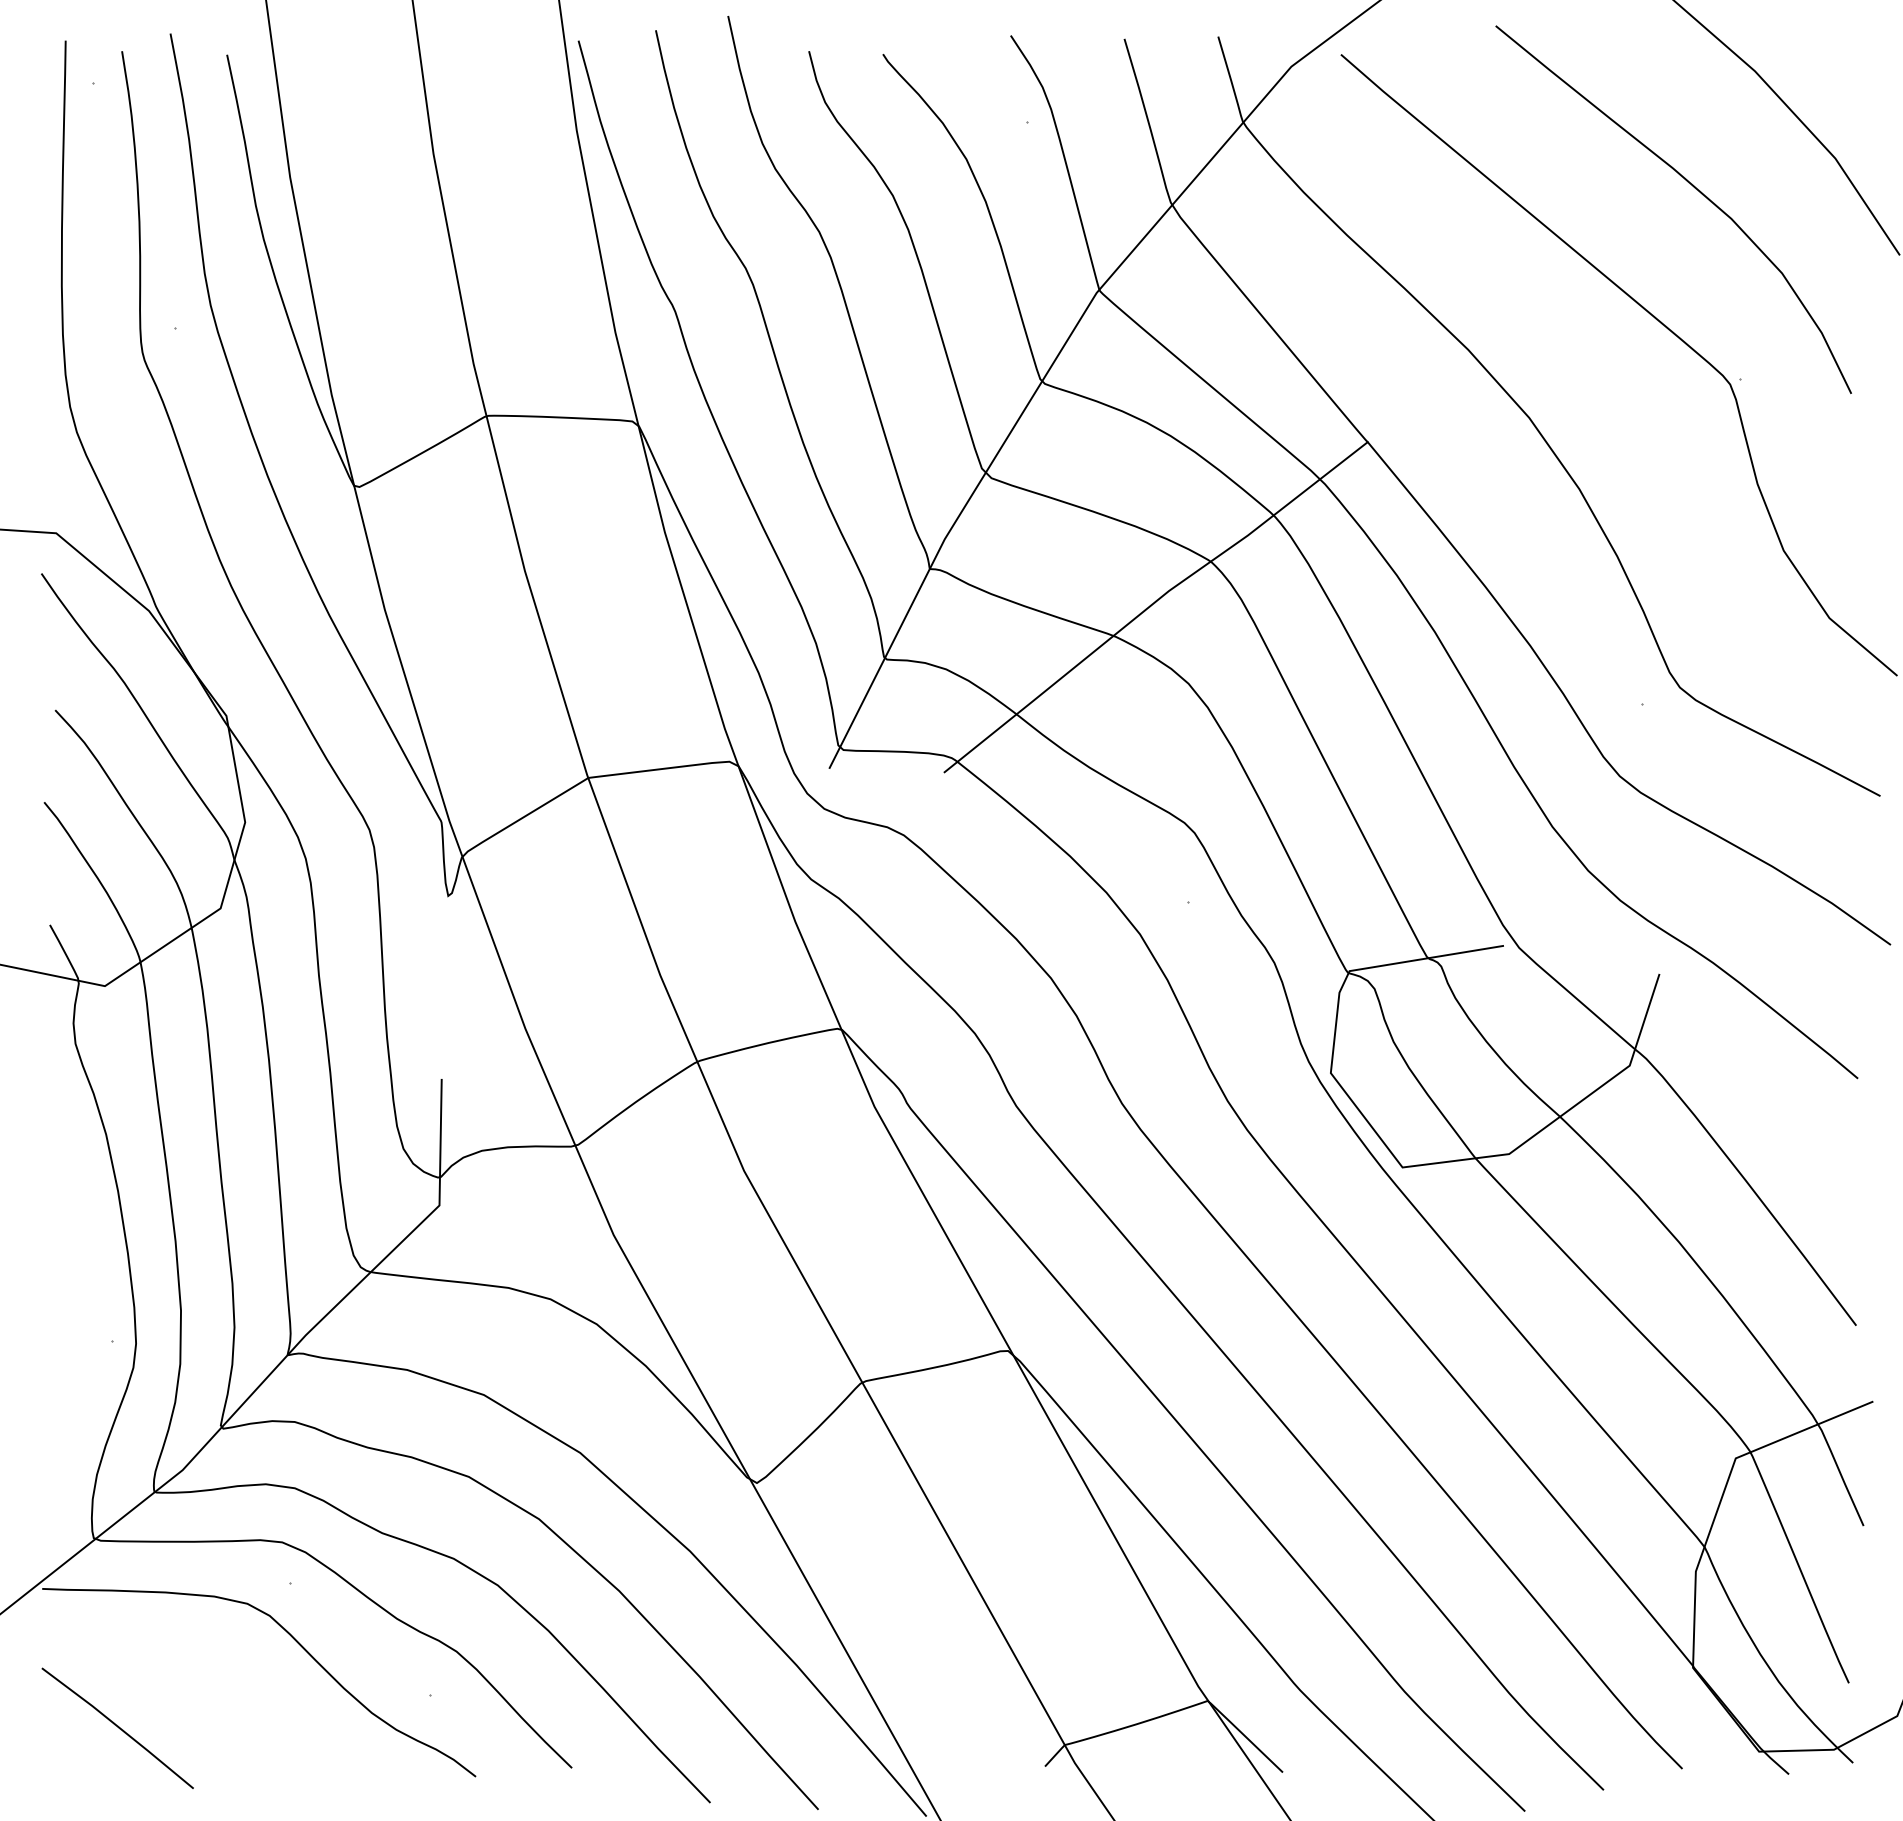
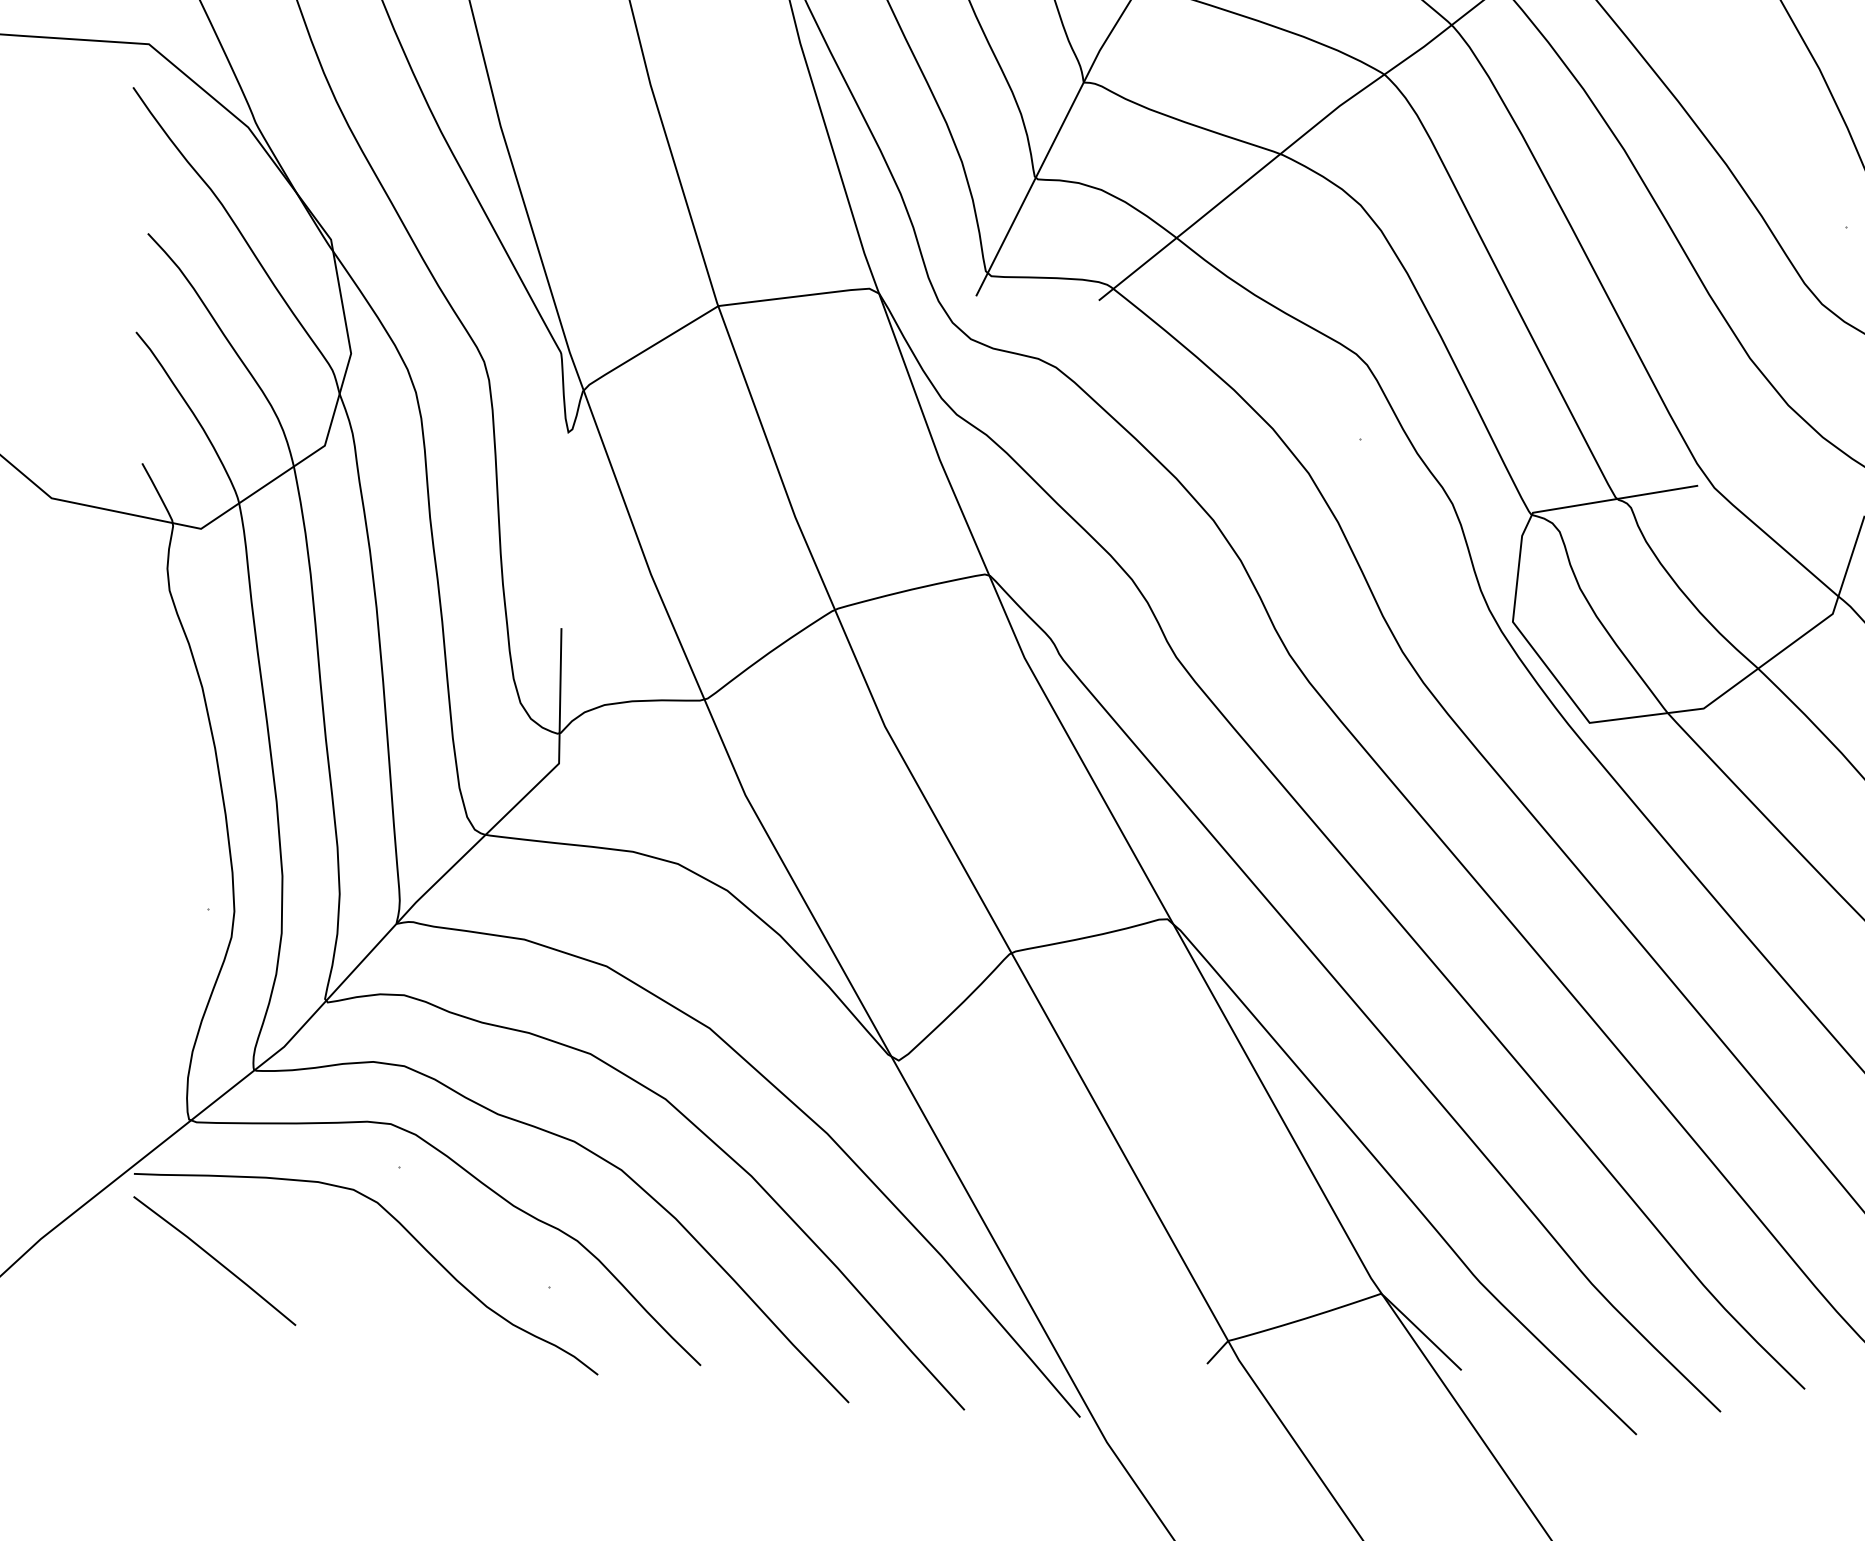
line: (117, 1727) -> (214, 1260), moved

